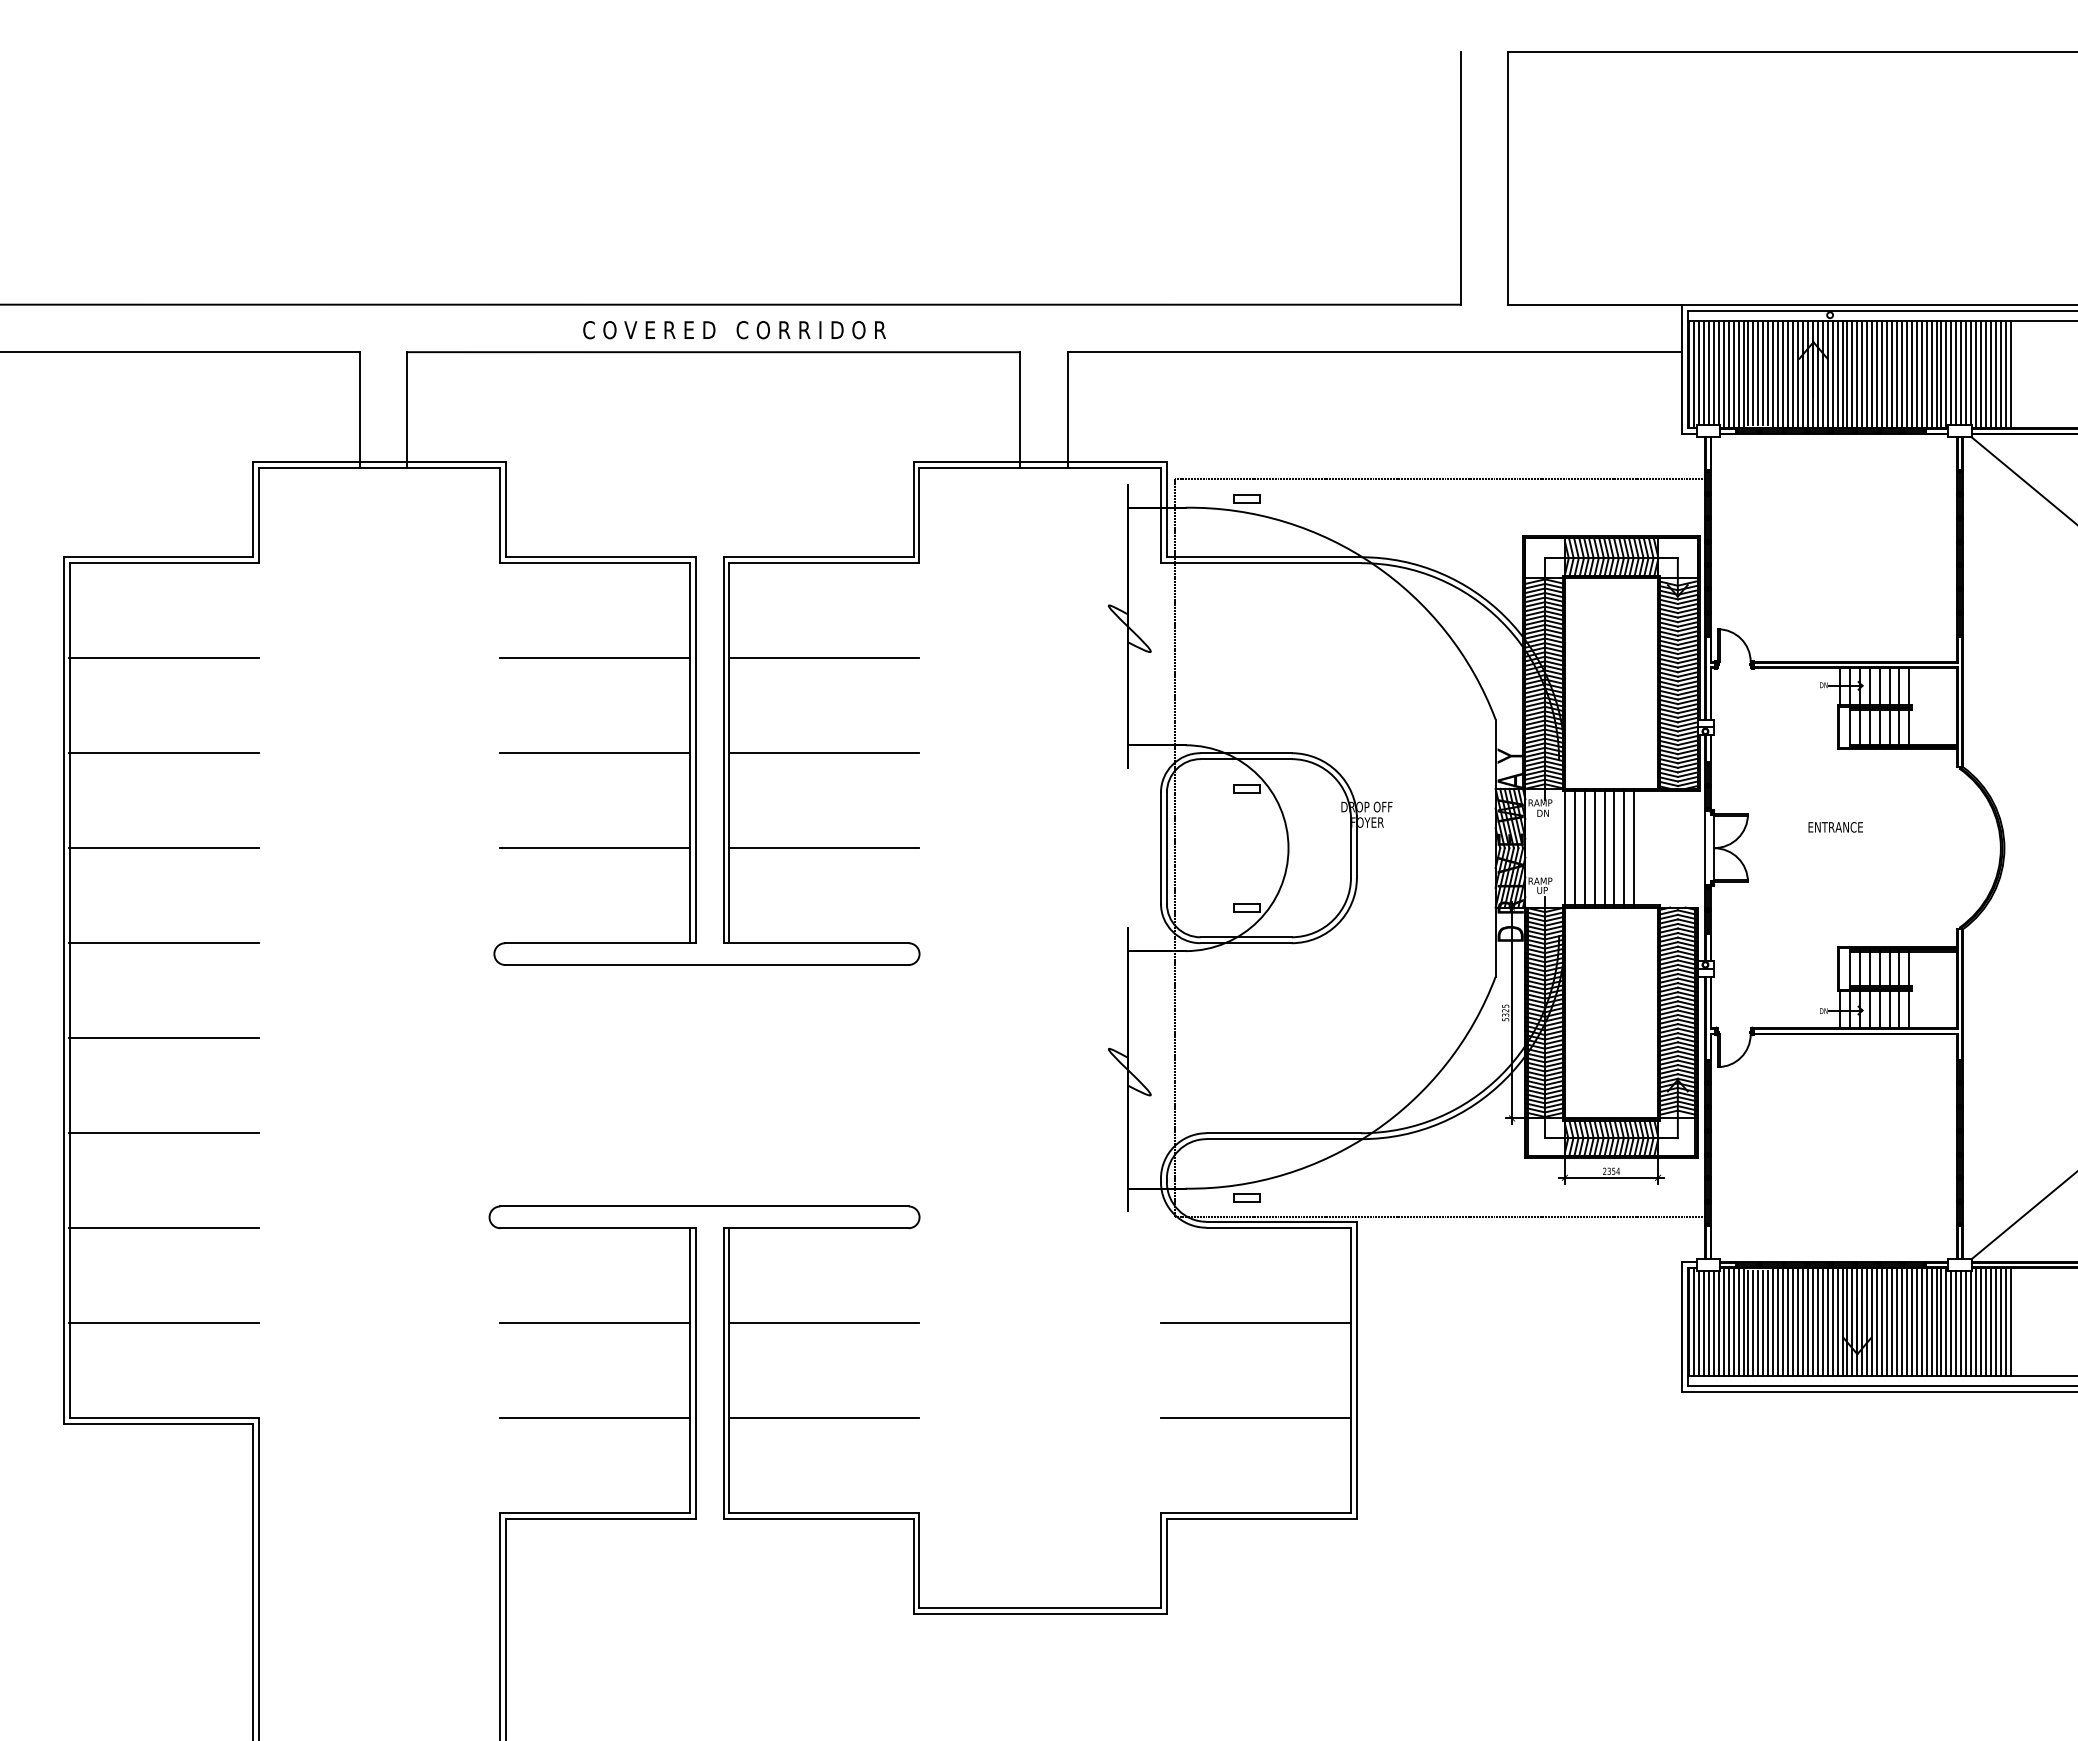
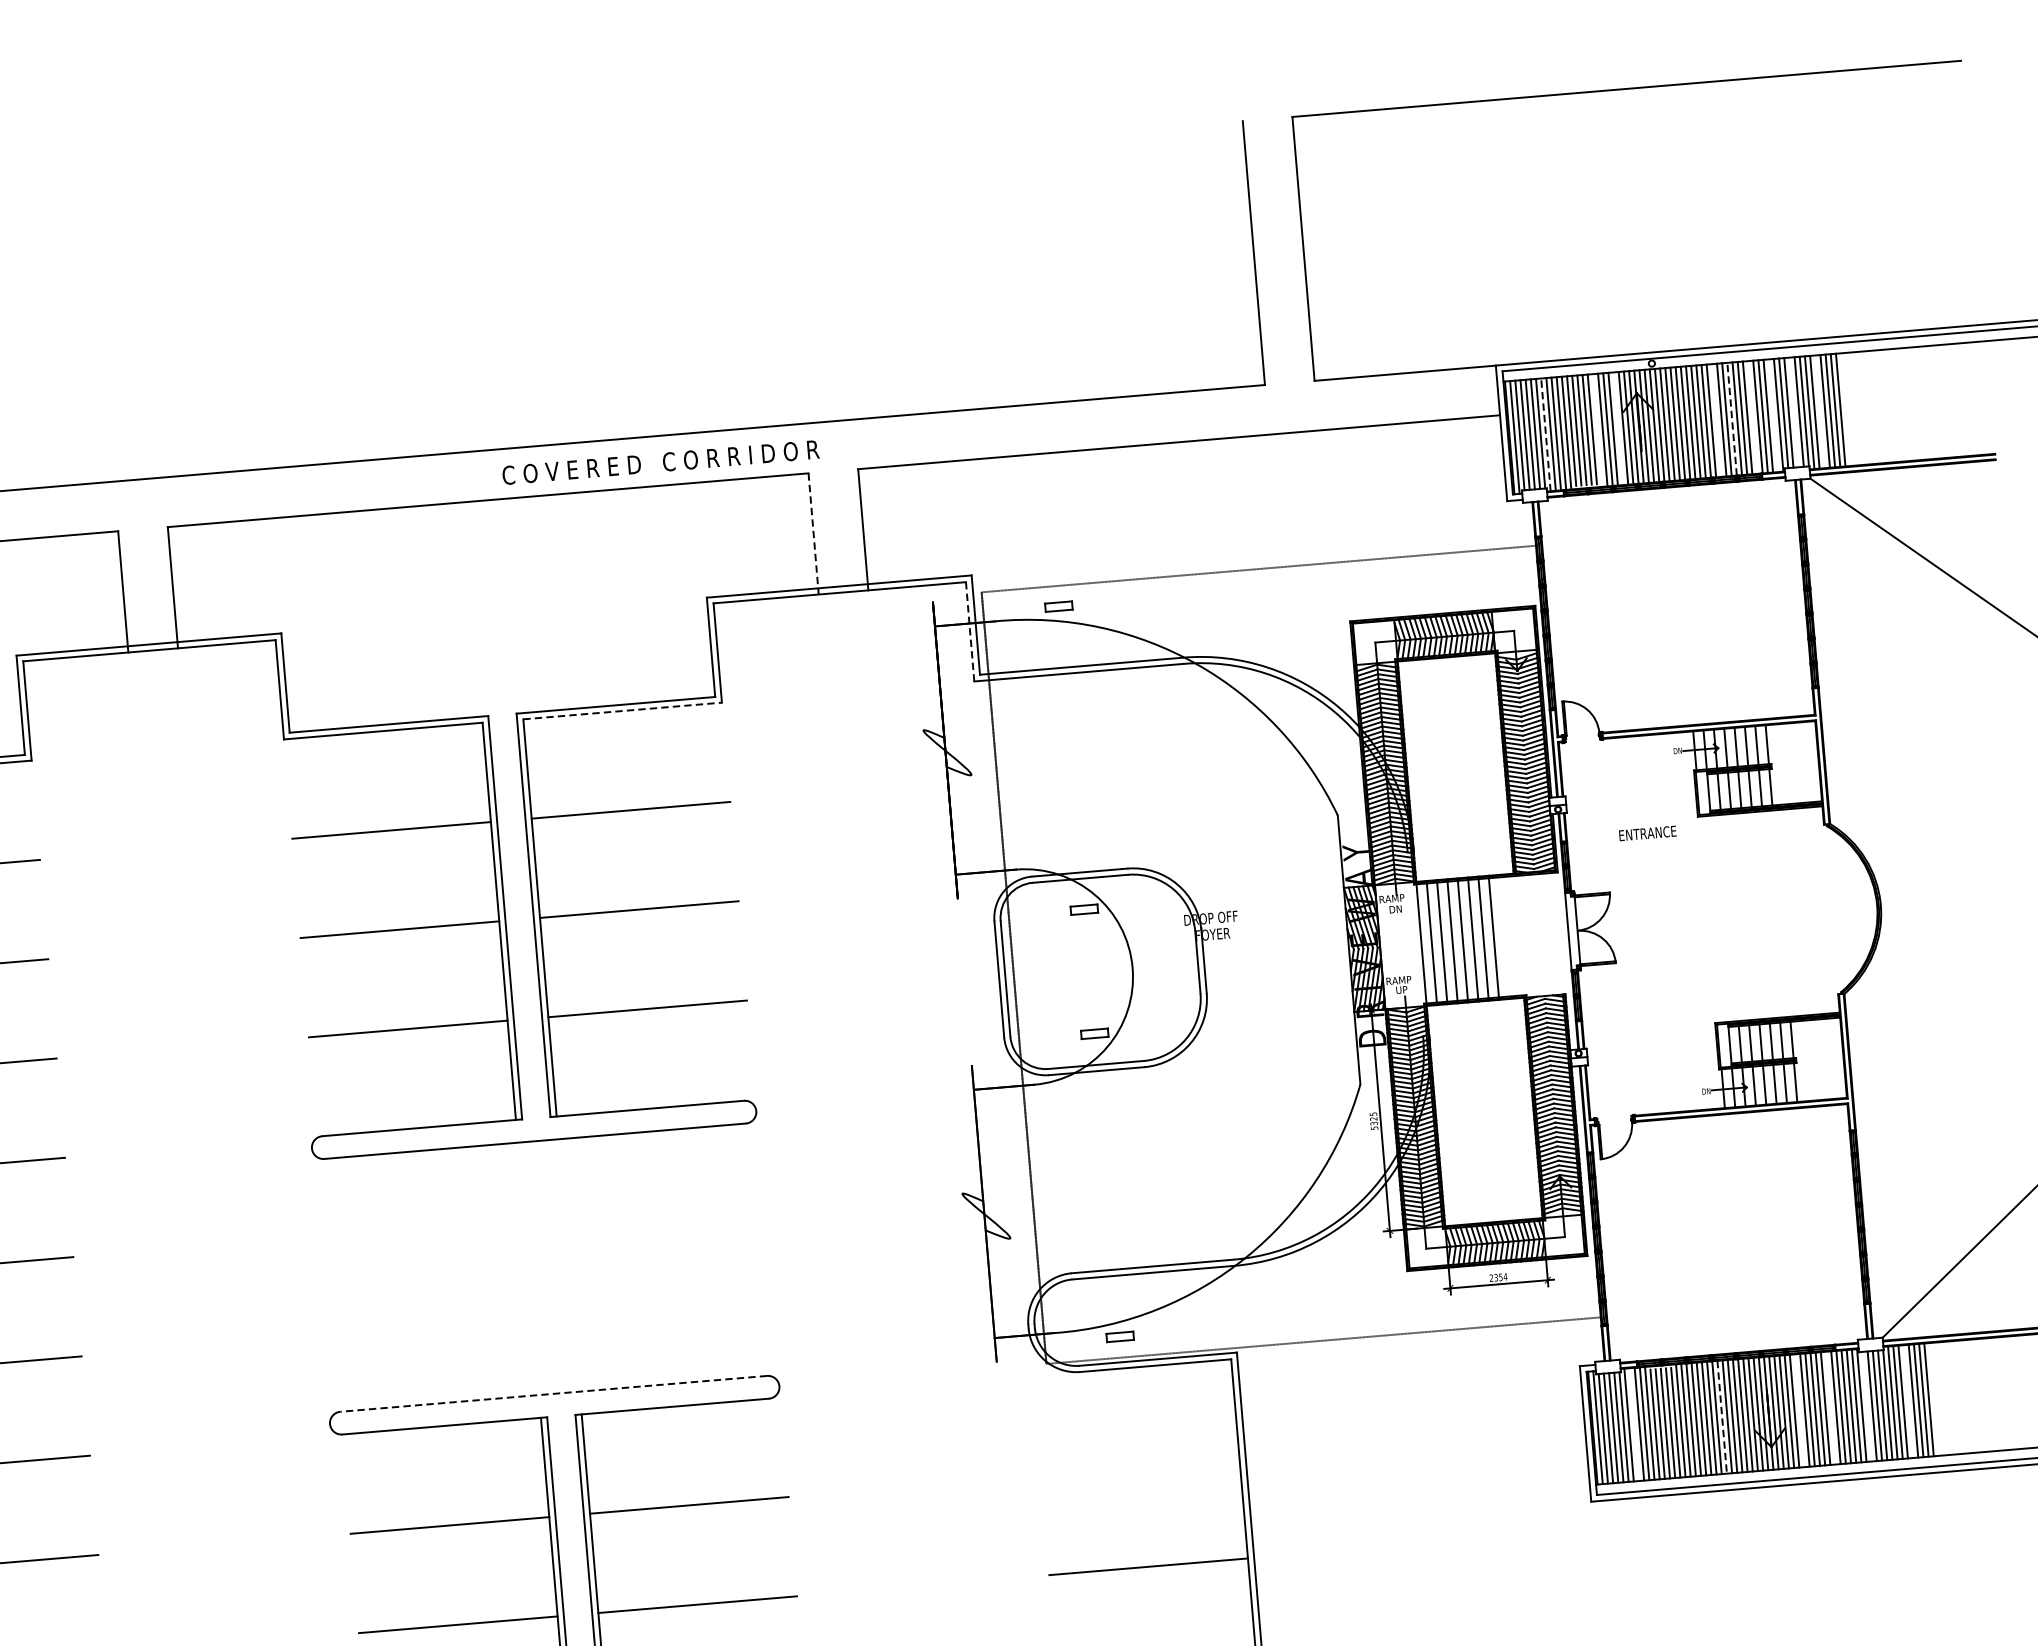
text: (734, 330) -> (660, 462), moved
line: (1961, 372) -> (1794, 411), removed
line: (1723, 374) -> (1545, 434), solid -> dashed
line: (1773, 374) -> (1597, 430), removed
line: (1793, 374) -> (1618, 428), removed
line: (1887, 374) -> (1717, 420), removed
line: (1901, 374) -> (1731, 419), solid -> dashed
line: (1921, 374) -> (1752, 417), removed
line: (1941, 374) -> (1773, 415), removed
line: (1986, 374) -> (1820, 411), removed
line: (2010, 374) -> (1845, 409), removed
line: (1020, 410) -> (814, 534), solid -> dashed
line: (1160, 515) -> (969, 631), solid -> dashed
line: (824, 563) -> (622, 711), solid -> dashed
text: (1835, 827) -> (1647, 833), moved
line: (704, 1206) -> (553, 1393), solid -> dashed
line: (1728, 1321) -> (1634, 1424), removed
line: (1812, 1321) -> (1721, 1416), solid -> dashed
line: (1887, 1321) -> (1800, 1410), removed
line: (1916, 1321) -> (1830, 1407), removed
line: (1990, 1321) -> (1907, 1401), removed
line: (1255, 1323) -> (1139, 1467), removed
line: (1951, 1323) -> (1867, 1406), removed

